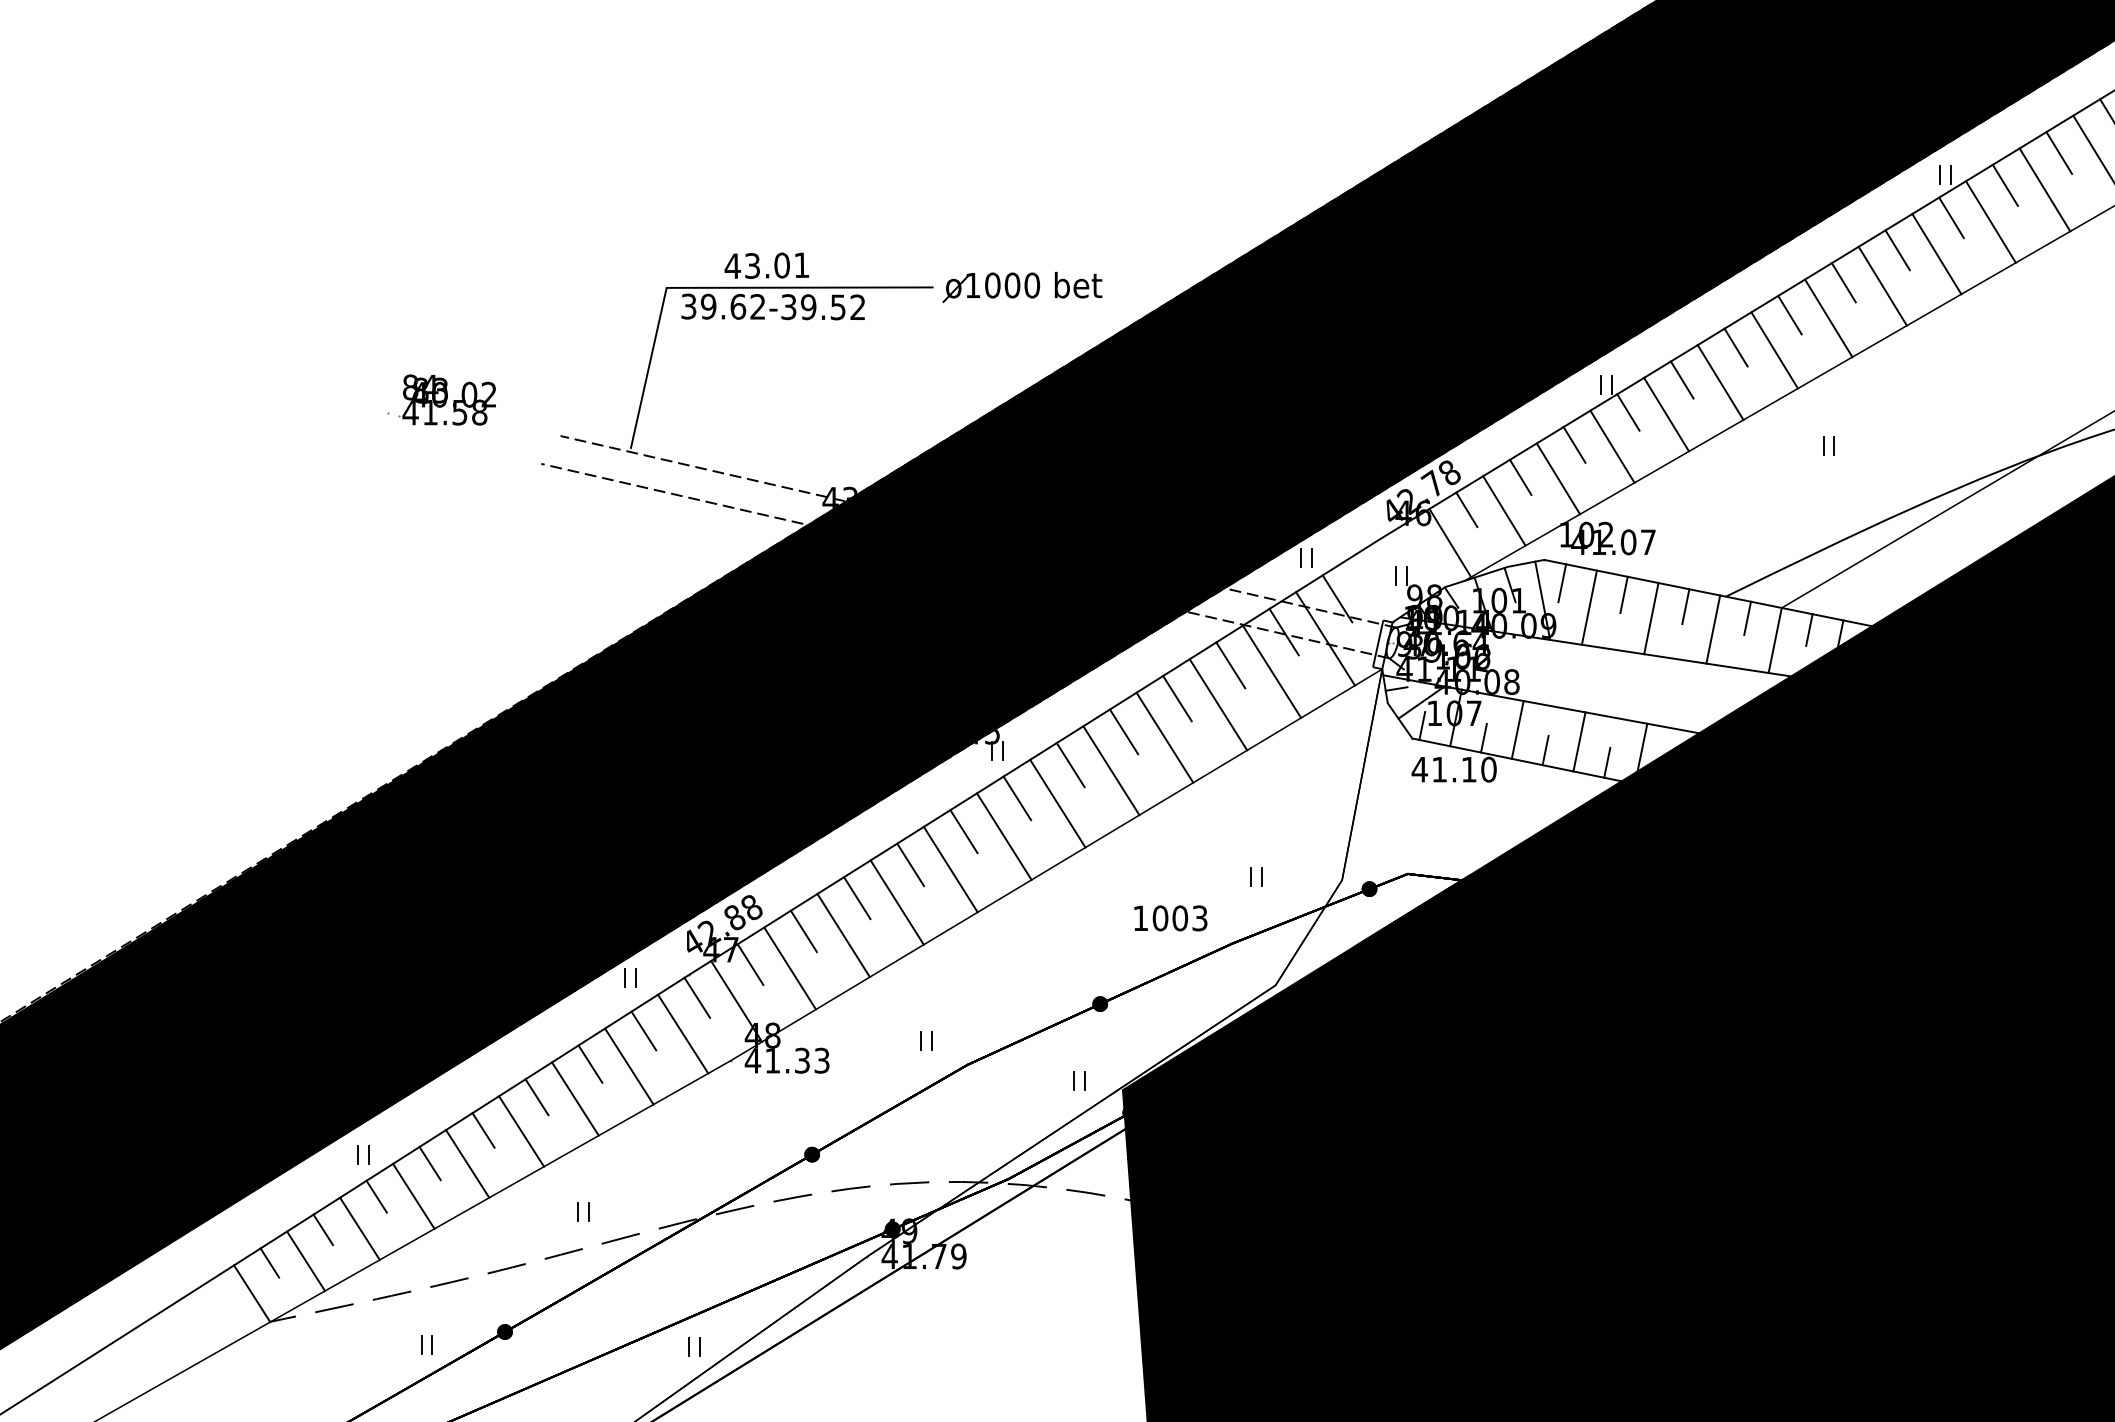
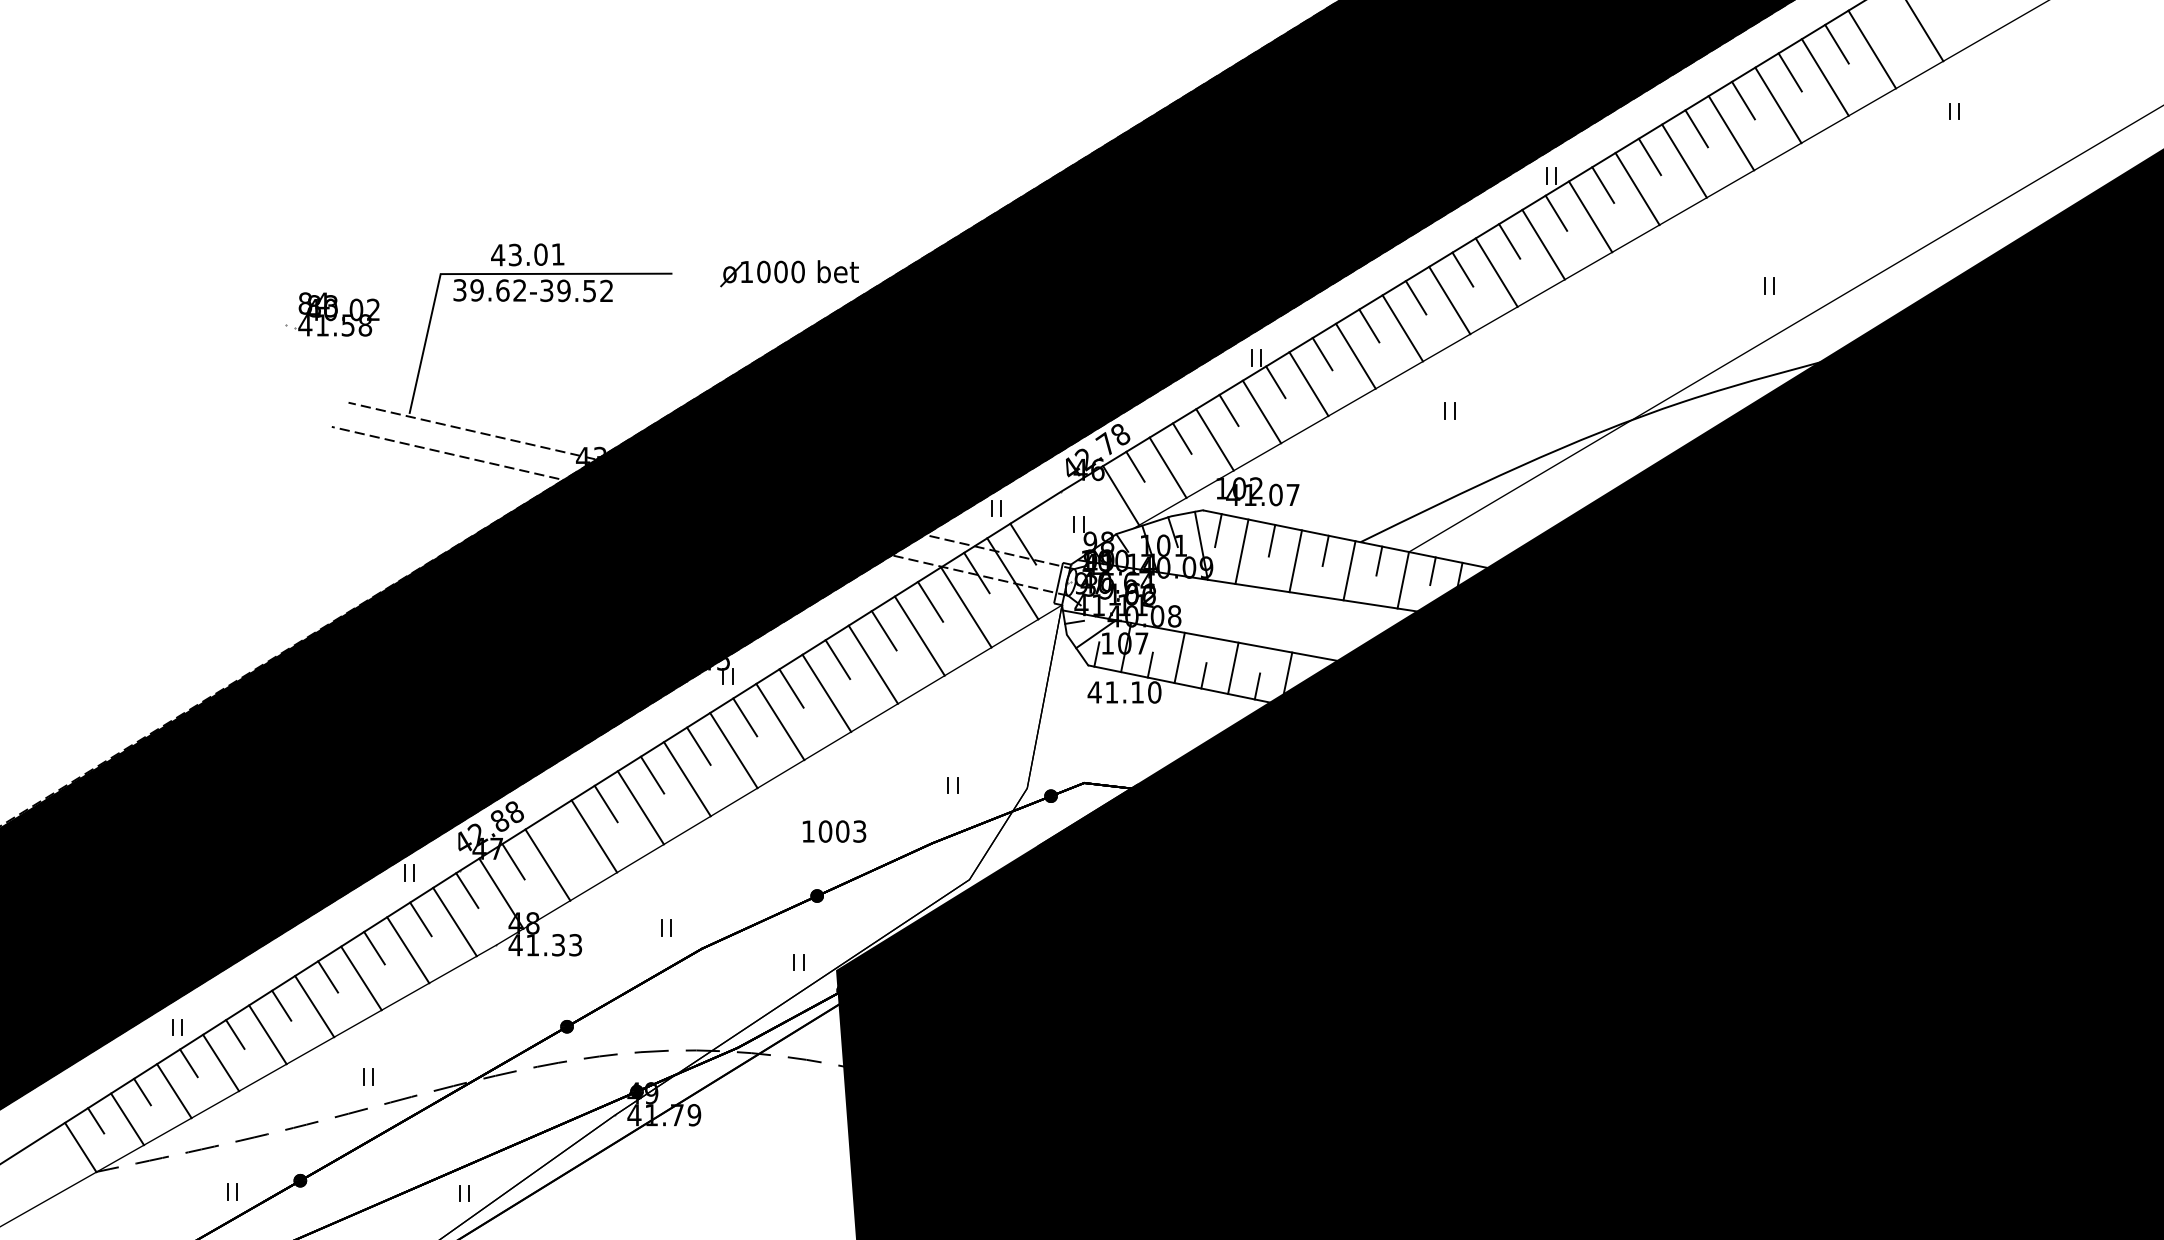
part: (1022, 287) -> (789, 273), moved
part: (441, 400) -> (332, 314), moved
text: (1170, 918) -> (834, 831), moved
line: (803, 930) -> (559, 832), removed

